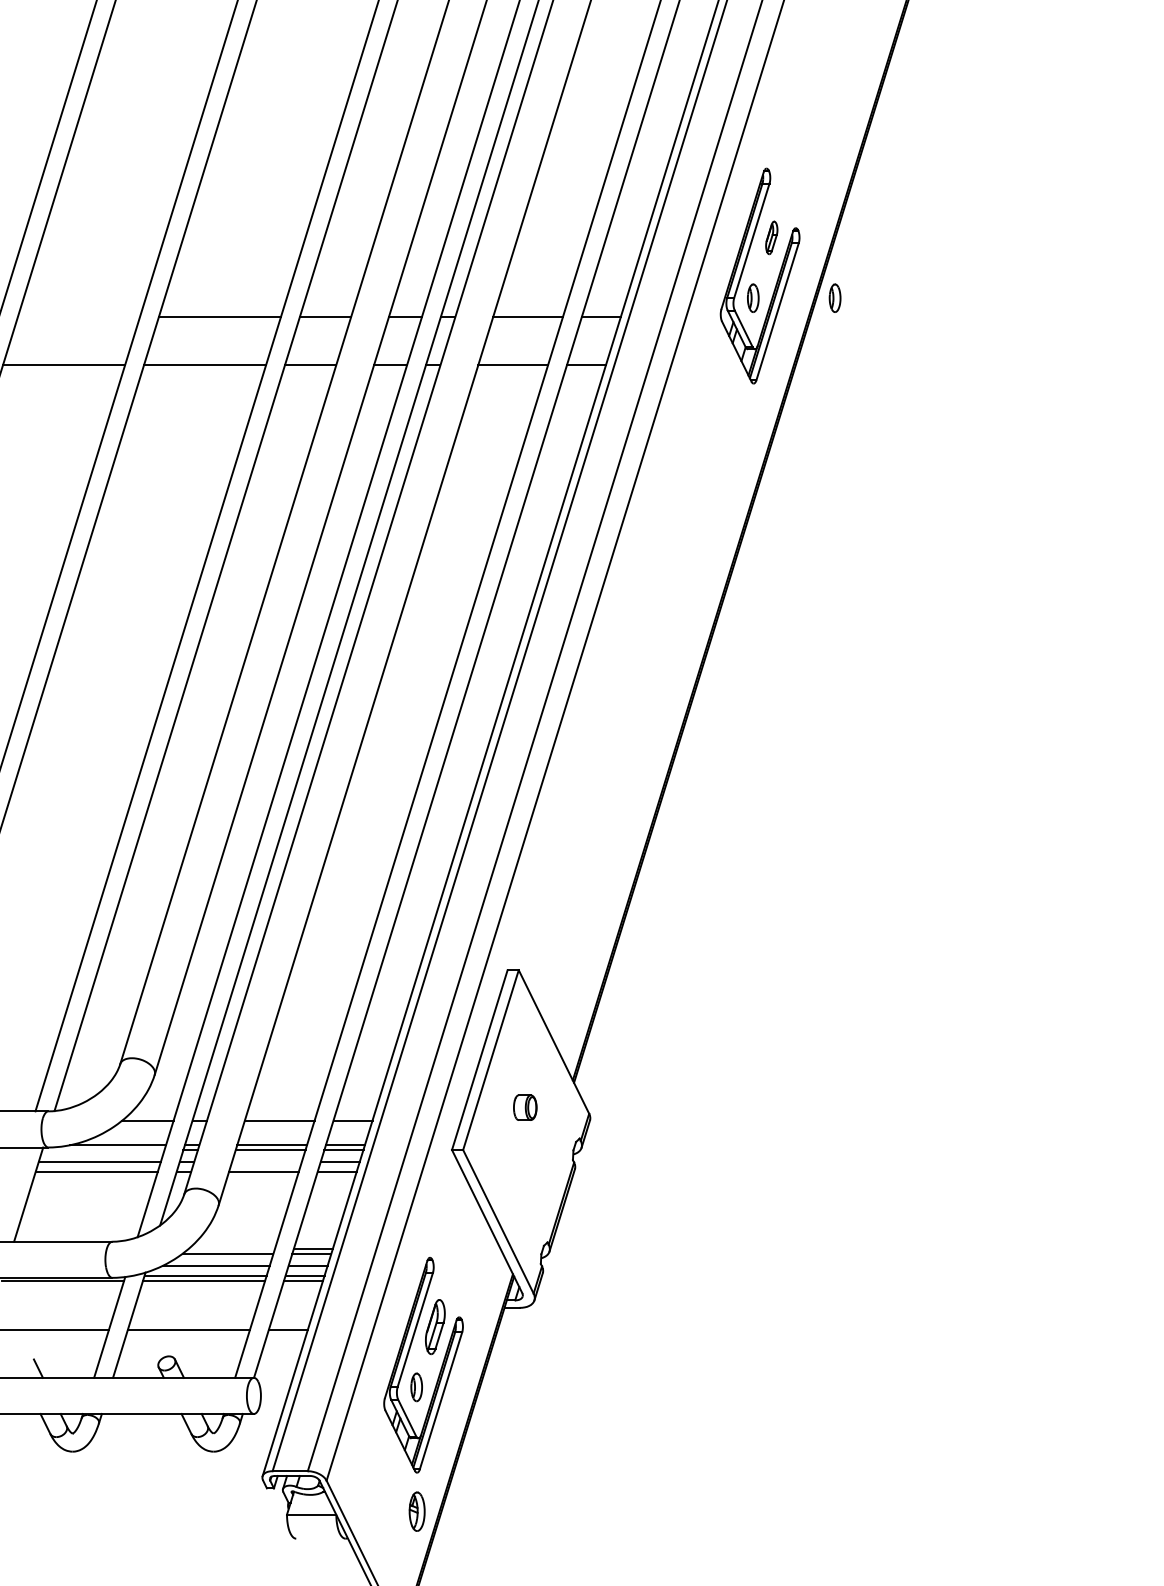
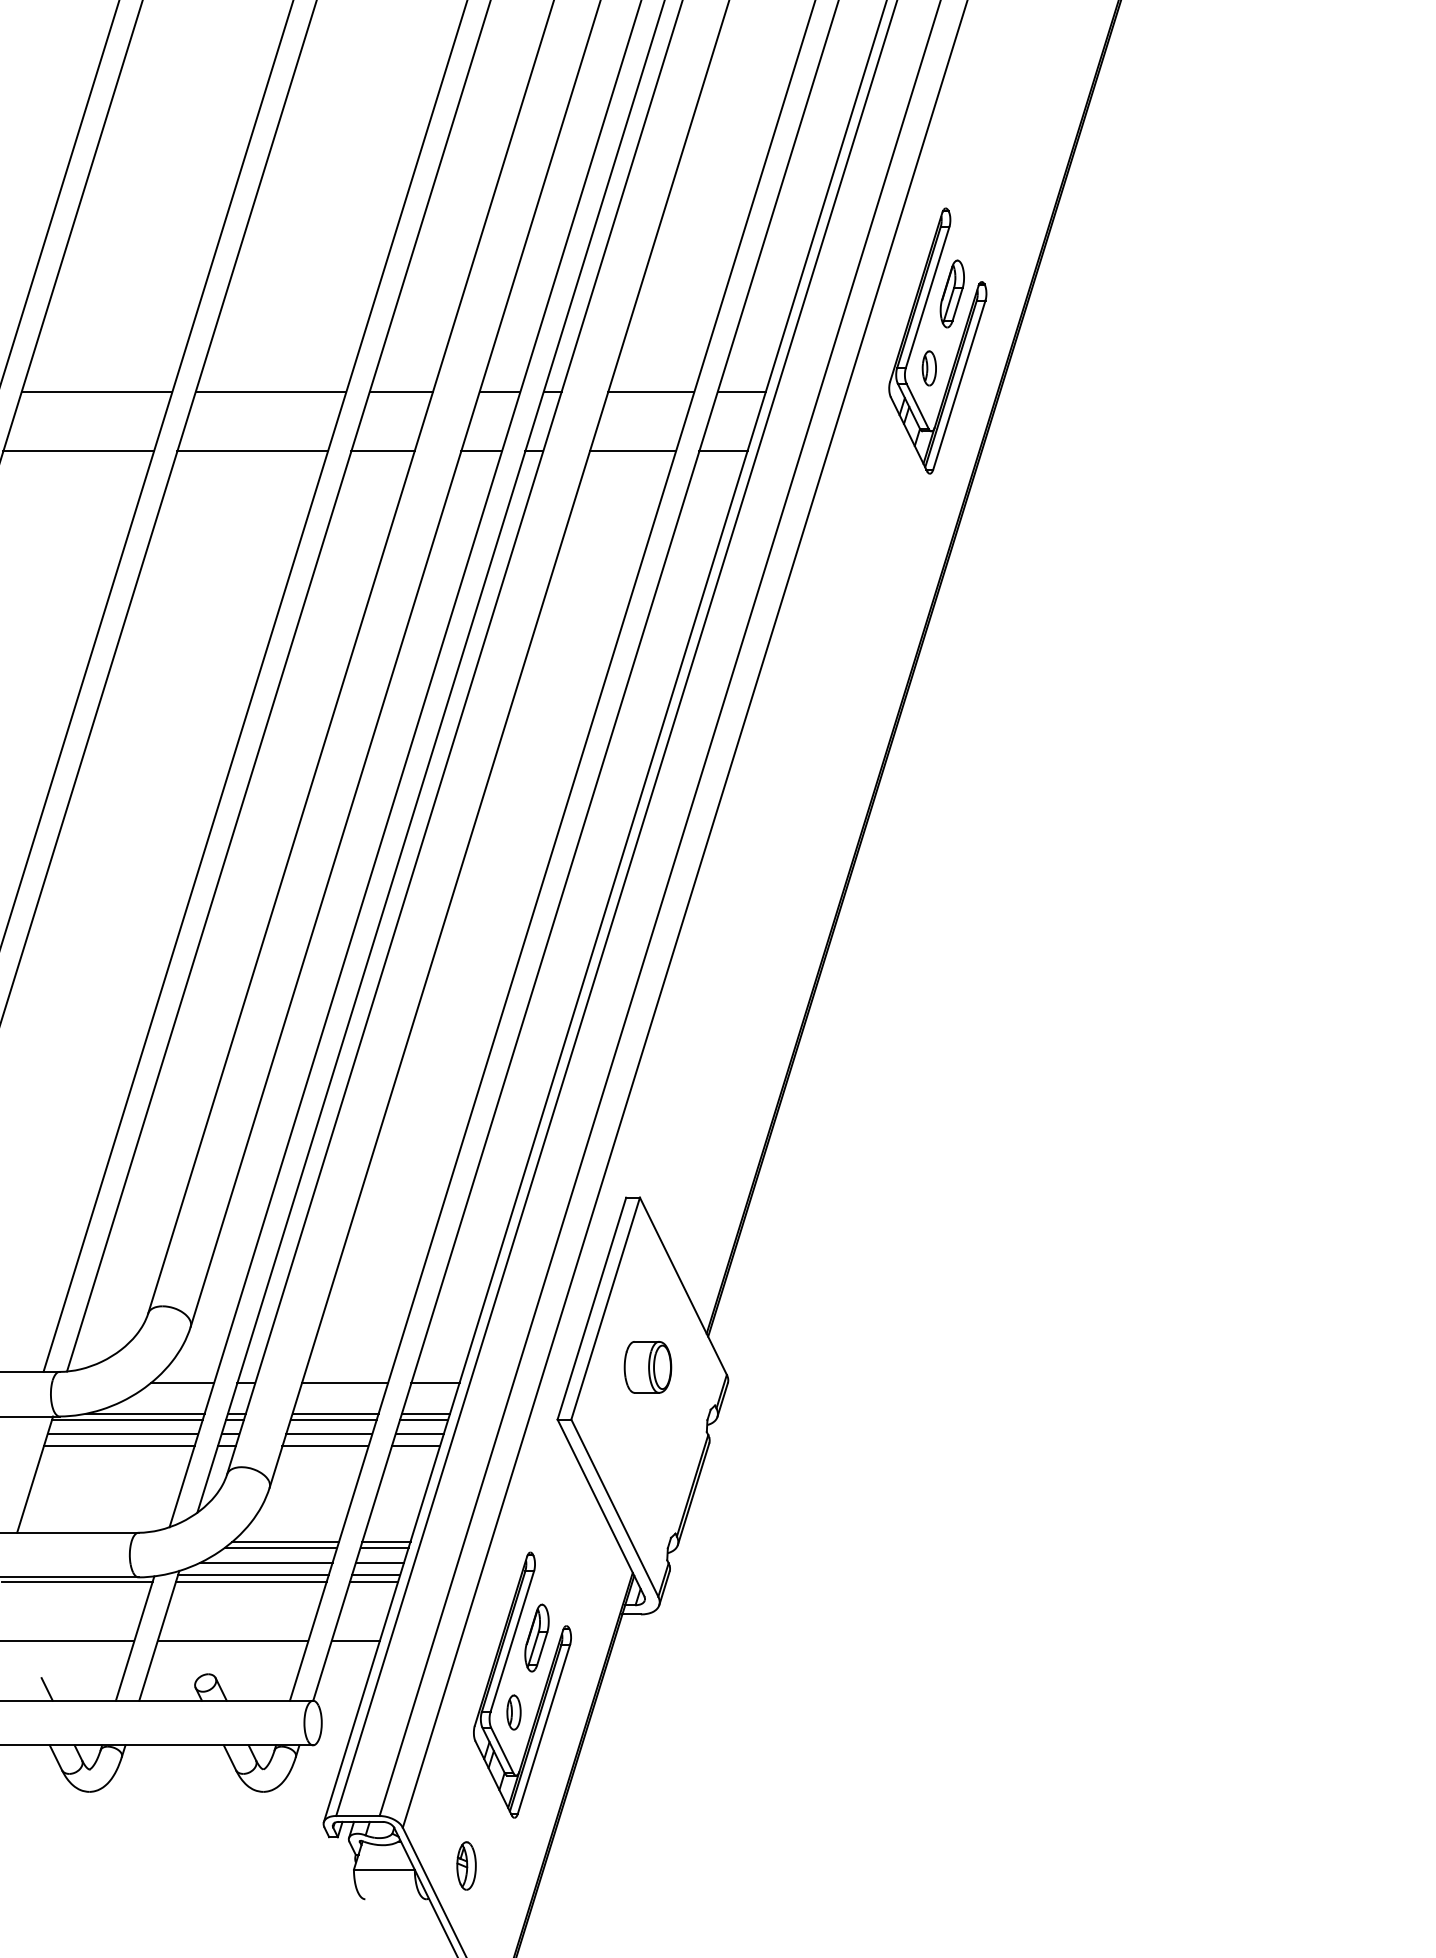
part: (771, 237) -> (951, 293), size x1.67
part: (834, 298) -> (1029, 368), removed
line: (78, 316) -> (96, 391), added
part: (524, 1107) -> (647, 1367), size x1.67
line: (103, 1149) -> (127, 1419), added
line: (267, 1162) -> (329, 1434), added
line: (231, 1248) -> (285, 1541), added
part: (417, 1511) -> (466, 1865), moved

